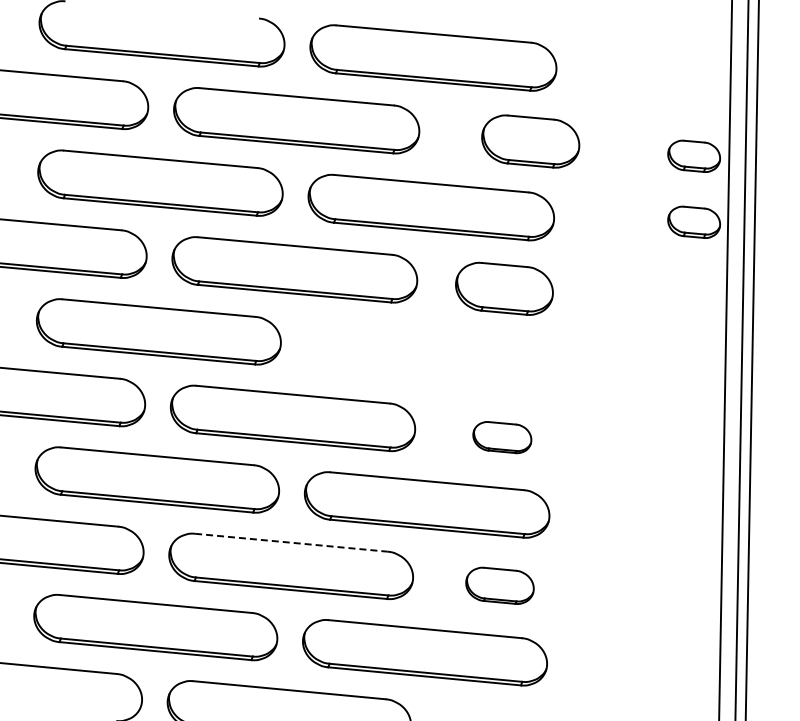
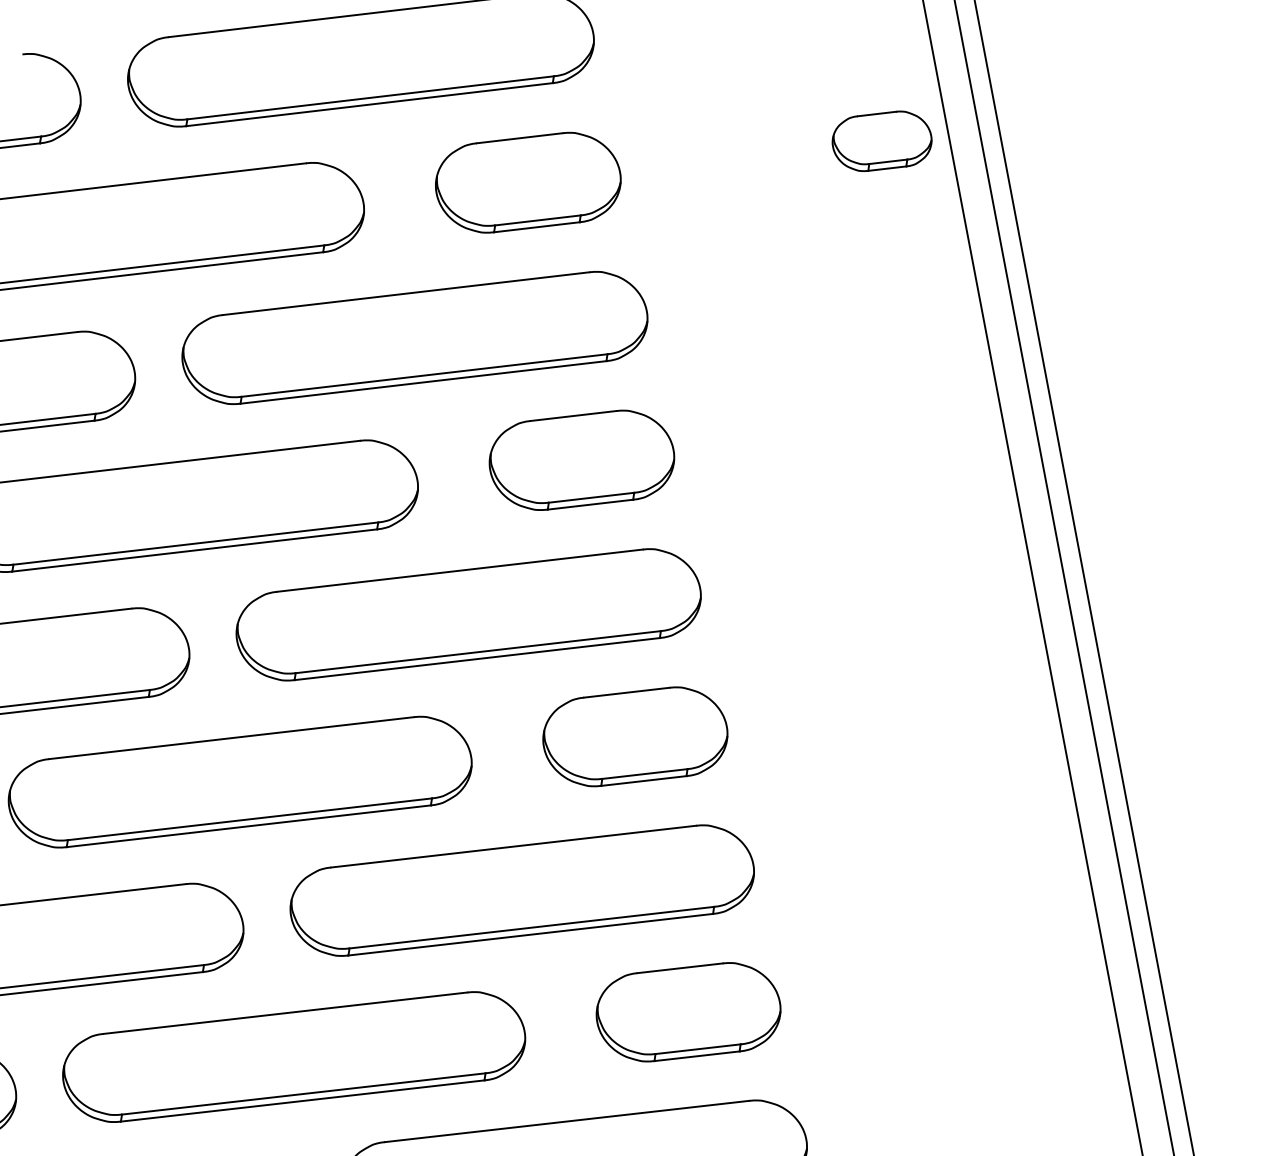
part: (530, 141) -> (527, 182), moved
part: (693, 221) -> (906, 262), removed
part: (428, 356) -> (467, 615), added
part: (502, 437) -> (635, 736), size x1.67
line: (291, 542) -> (285, 1012), dashed -> solid
part: (499, 585) -> (687, 1011), size x1.43

